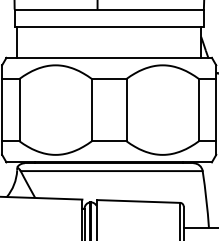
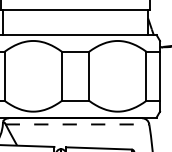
line: (111, 171) -> (77, 124), solid -> dashed

